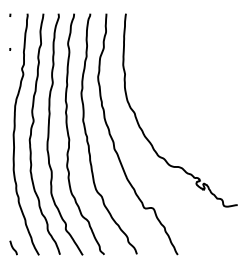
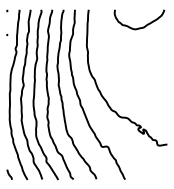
curve: (199, 38) -> (140, 27), added

